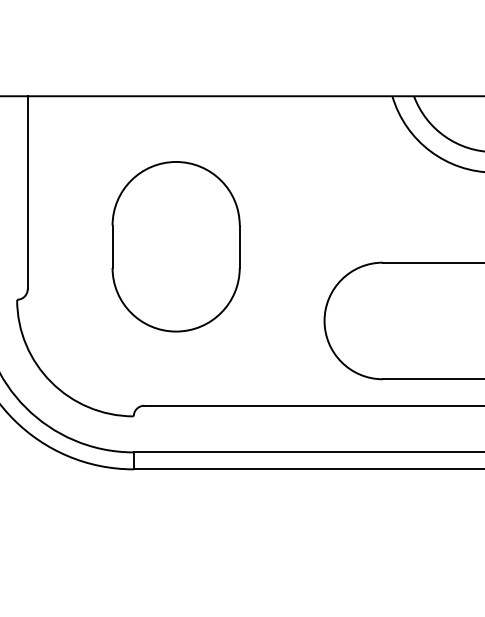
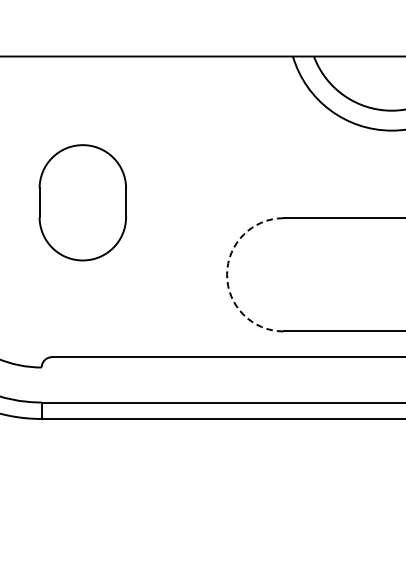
part: (175, 246) -> (82, 202), size x0.7
arc: (324, 320) -> (227, 274), solid -> dashed

